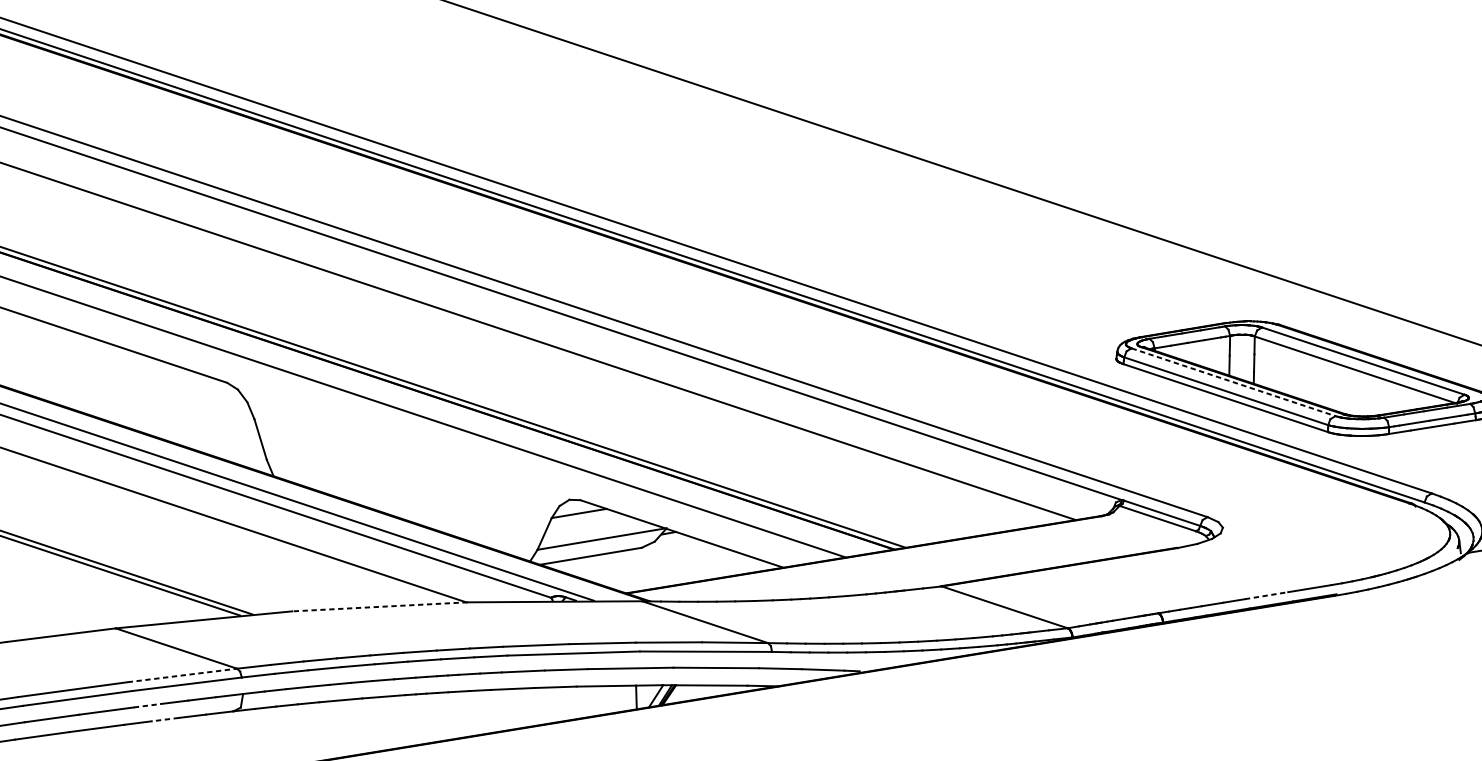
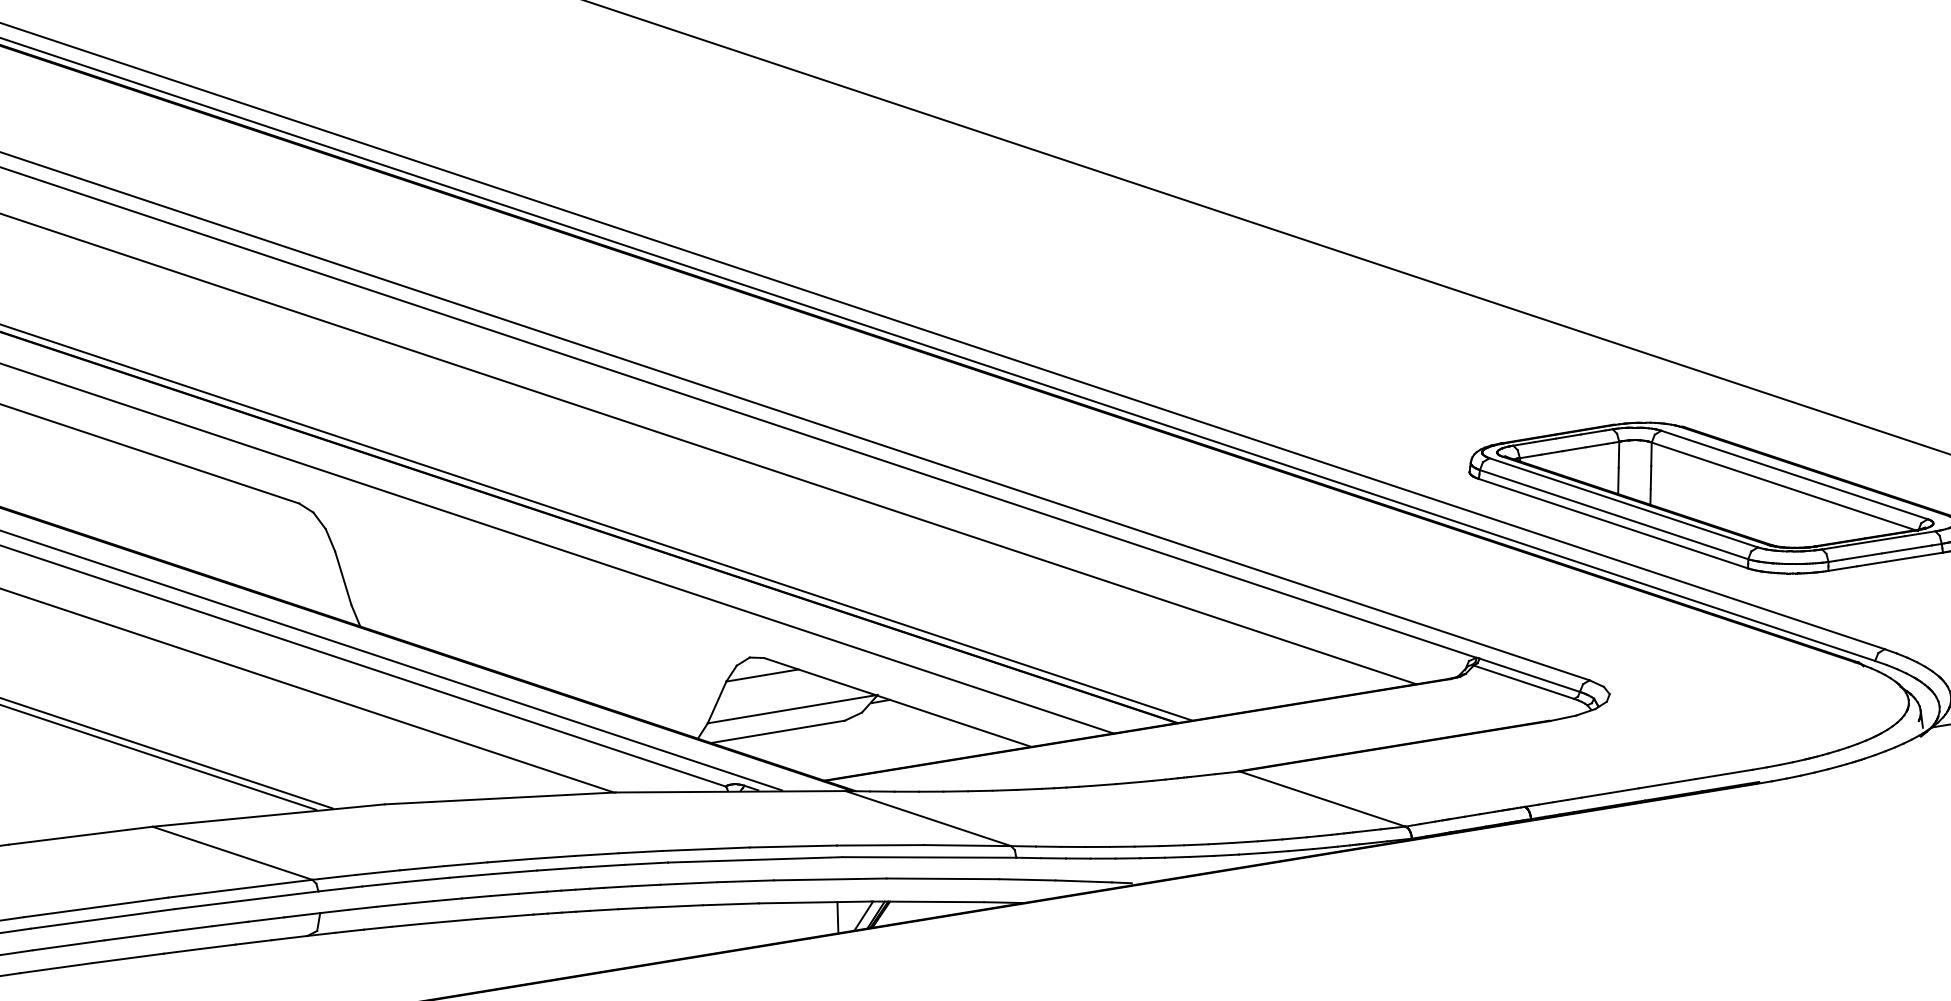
line: (1234, 382) -> (1624, 502), dashed -> solid
line: (1266, 595) -> (1667, 783), dashed -> solid
line: (380, 606) -> (500, 798), dashed -> solid
line: (182, 675) -> (240, 888), dashed -> solid
line: (147, 705) -> (194, 928), dashed -> solid
line: (165, 719) -> (217, 946), dashed -> solid

